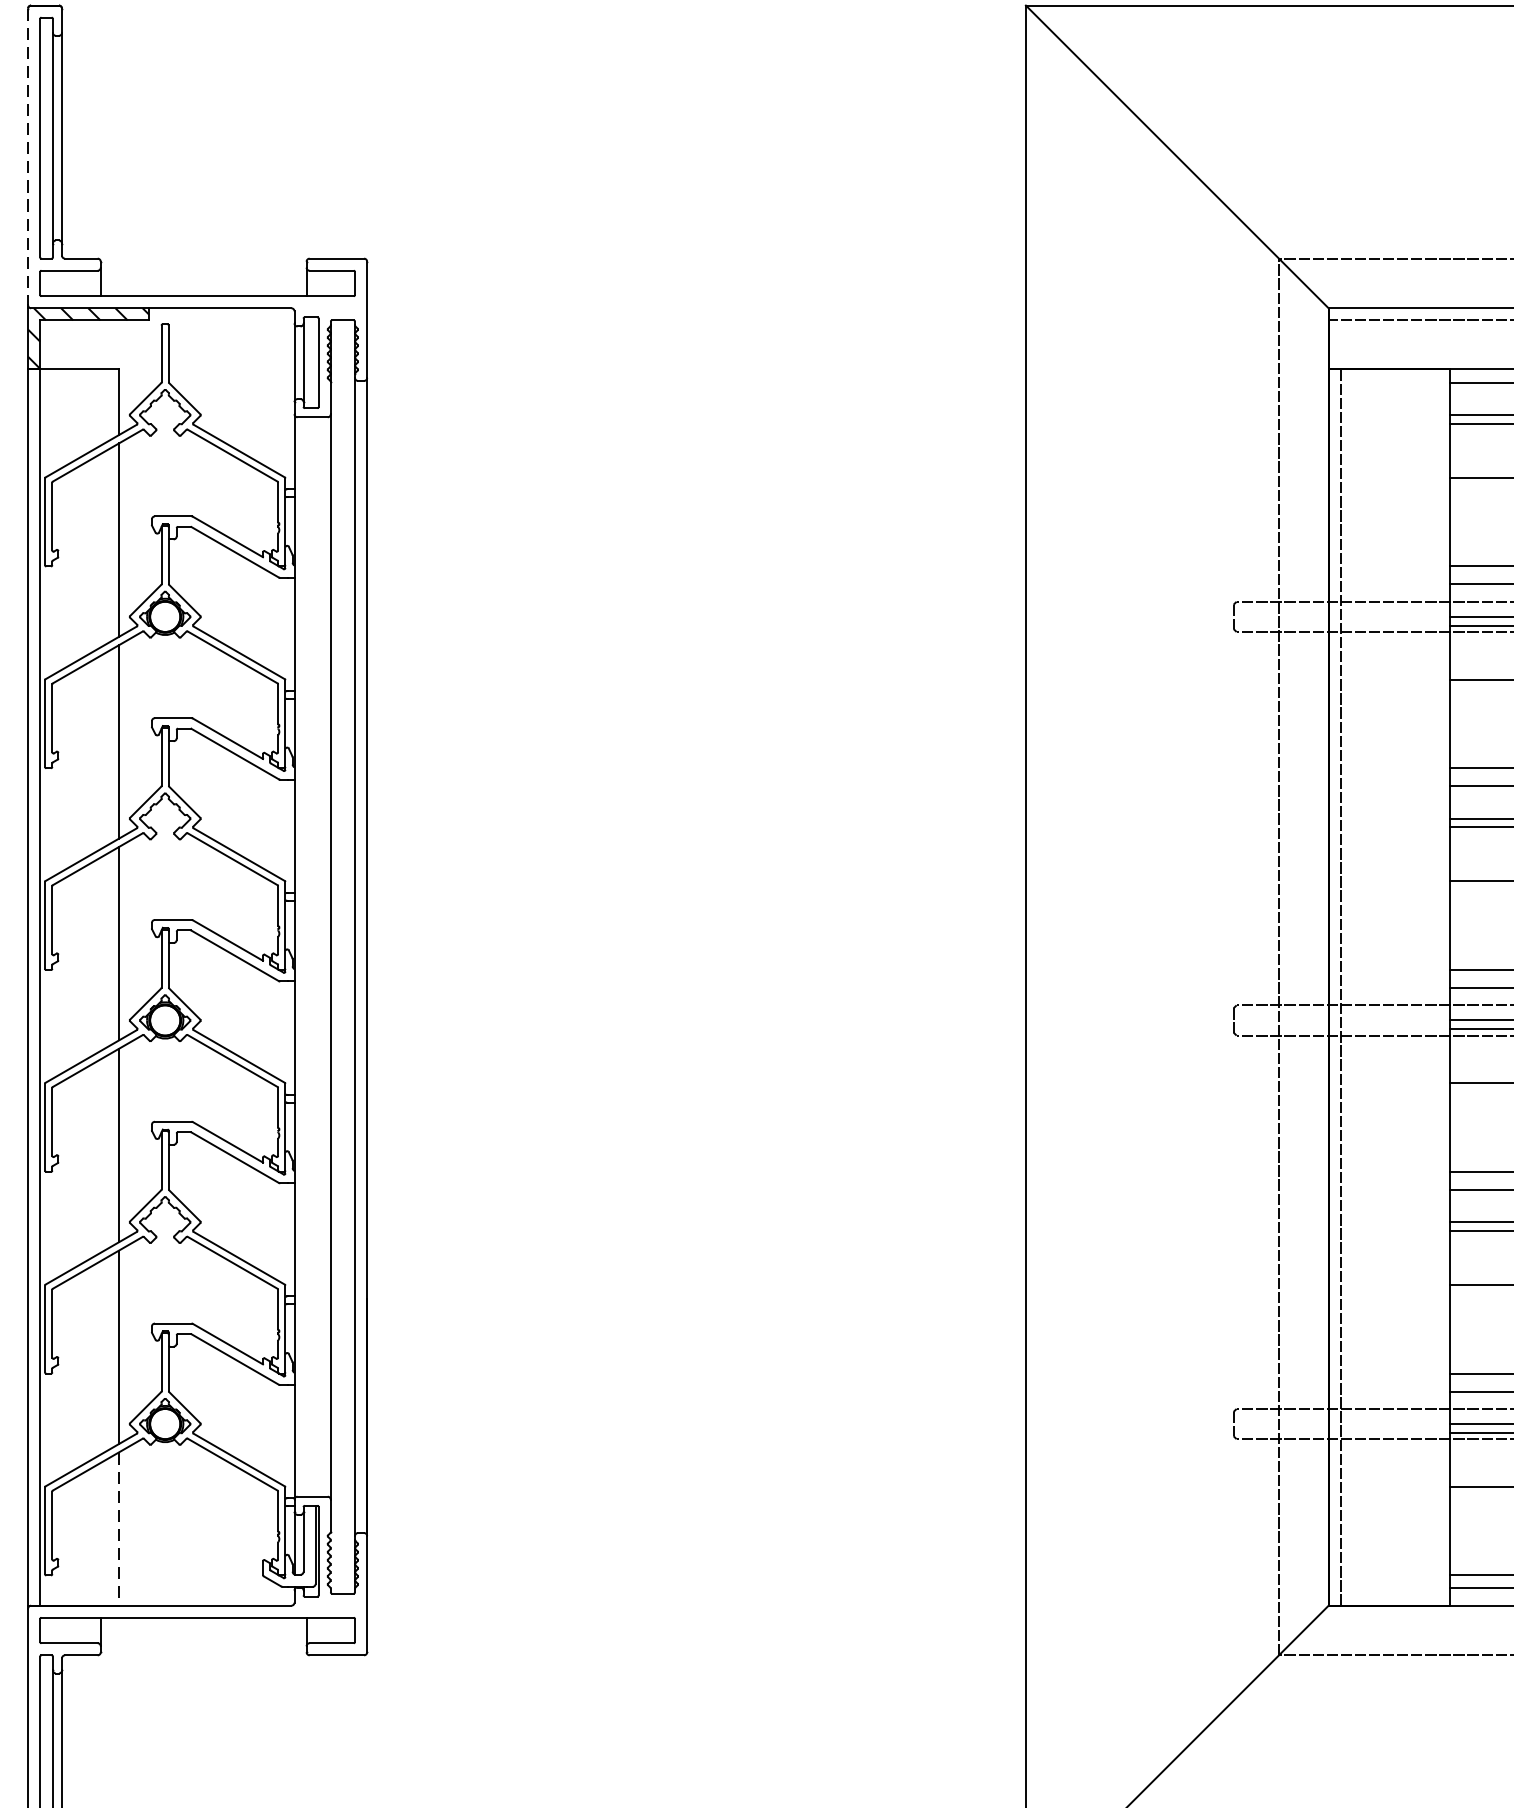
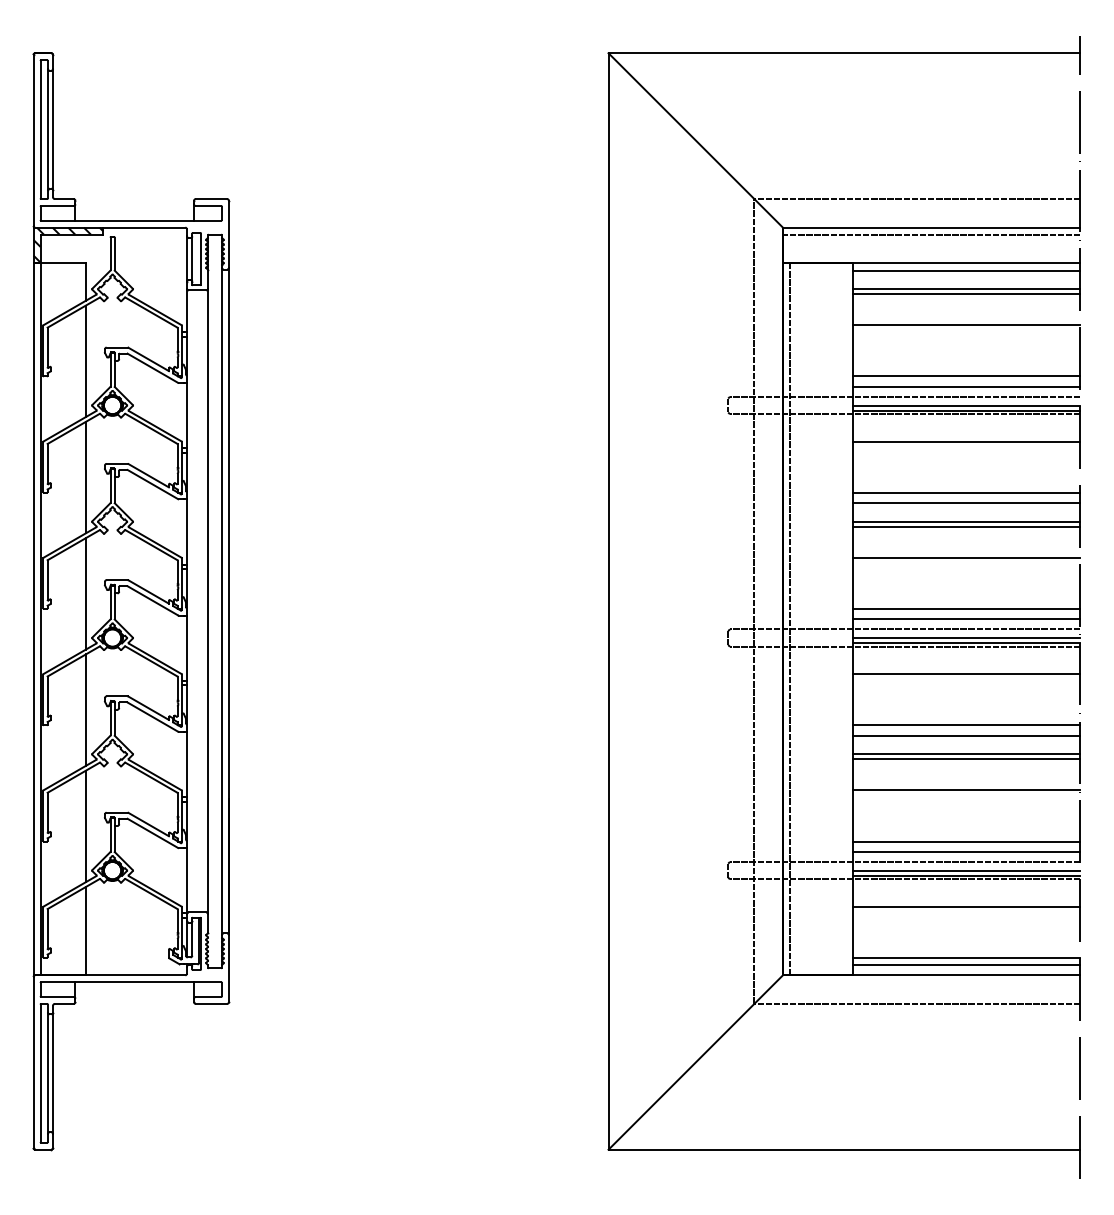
line: (27, 156) -> (33, 140), dashed -> solid
line: (118, 1529) -> (85, 931), dashed -> solid

